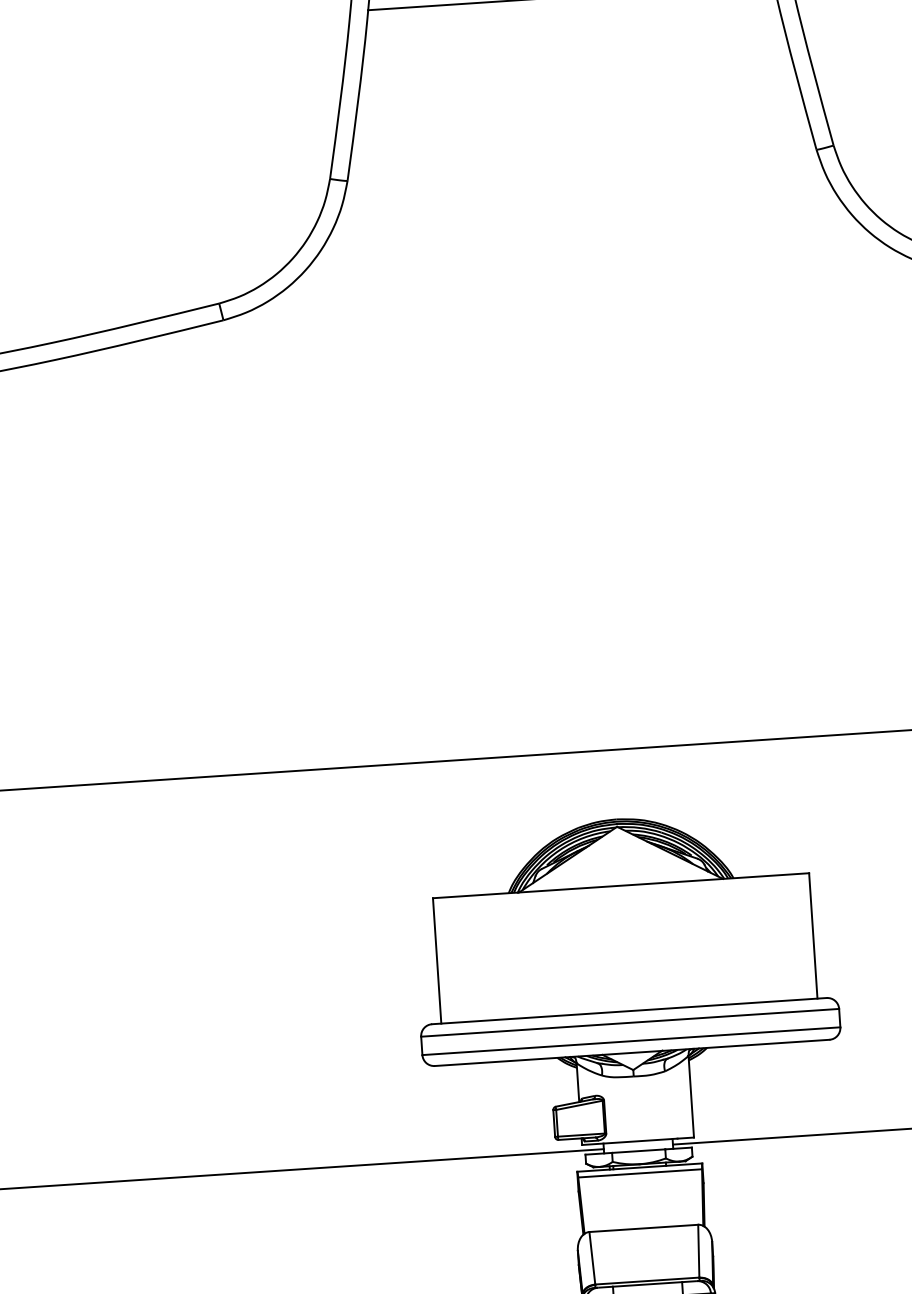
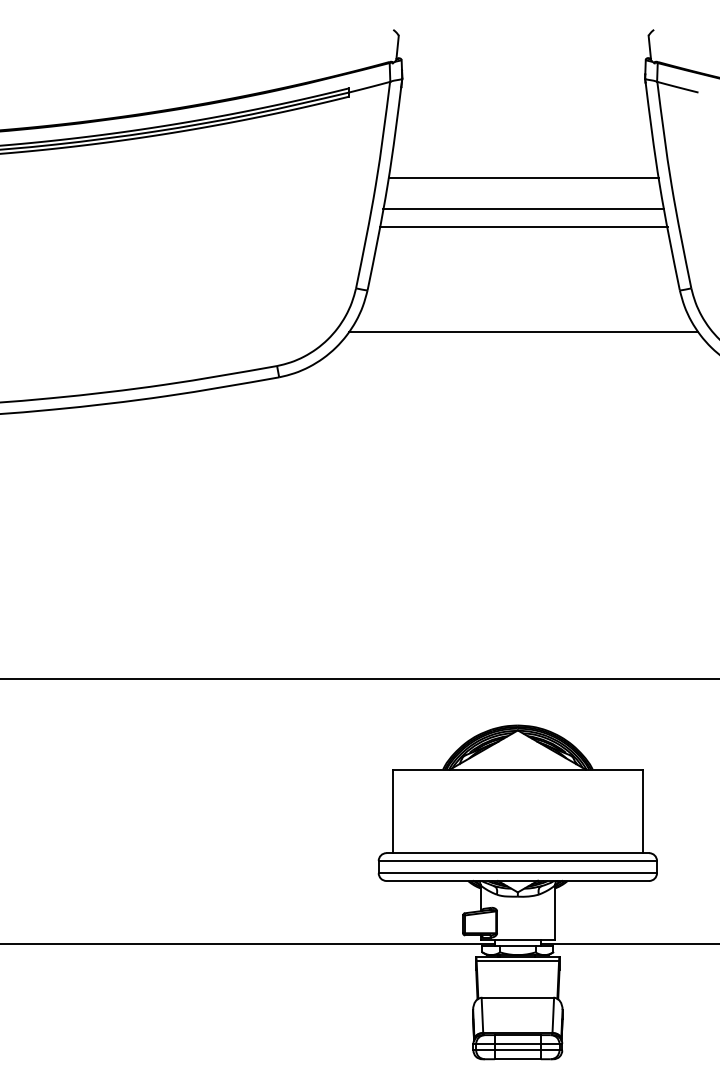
line: (573, 43) -> (523, 209), added
line: (575, 69) -> (523, 226), added
line: (585, 227) -> (523, 331), added

